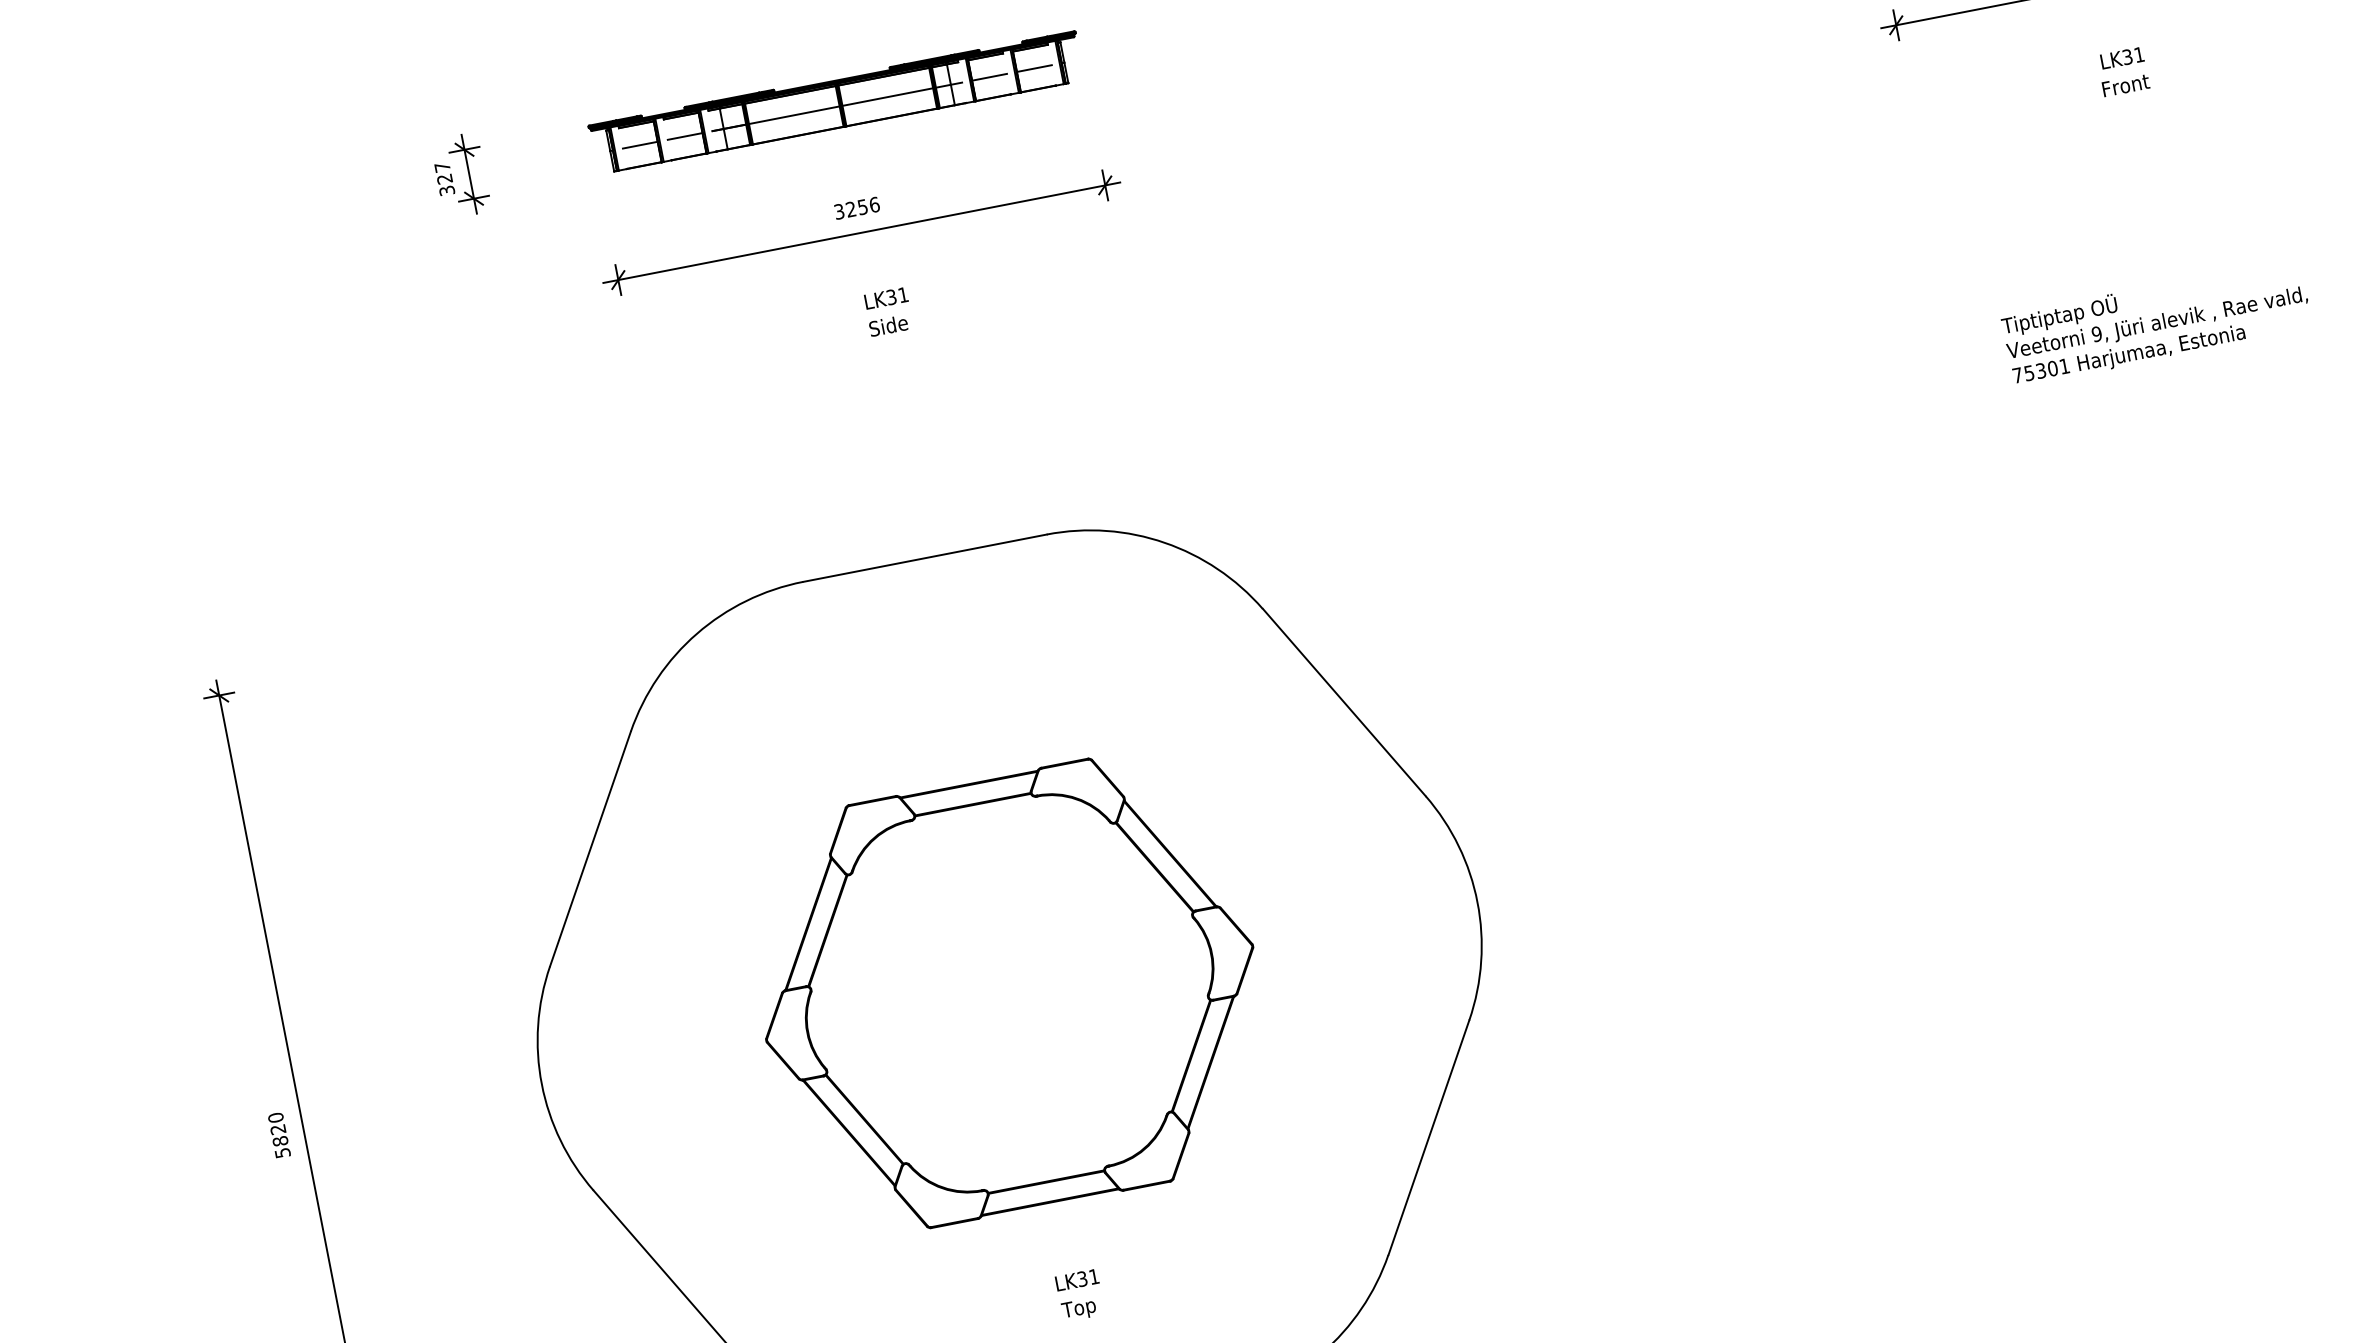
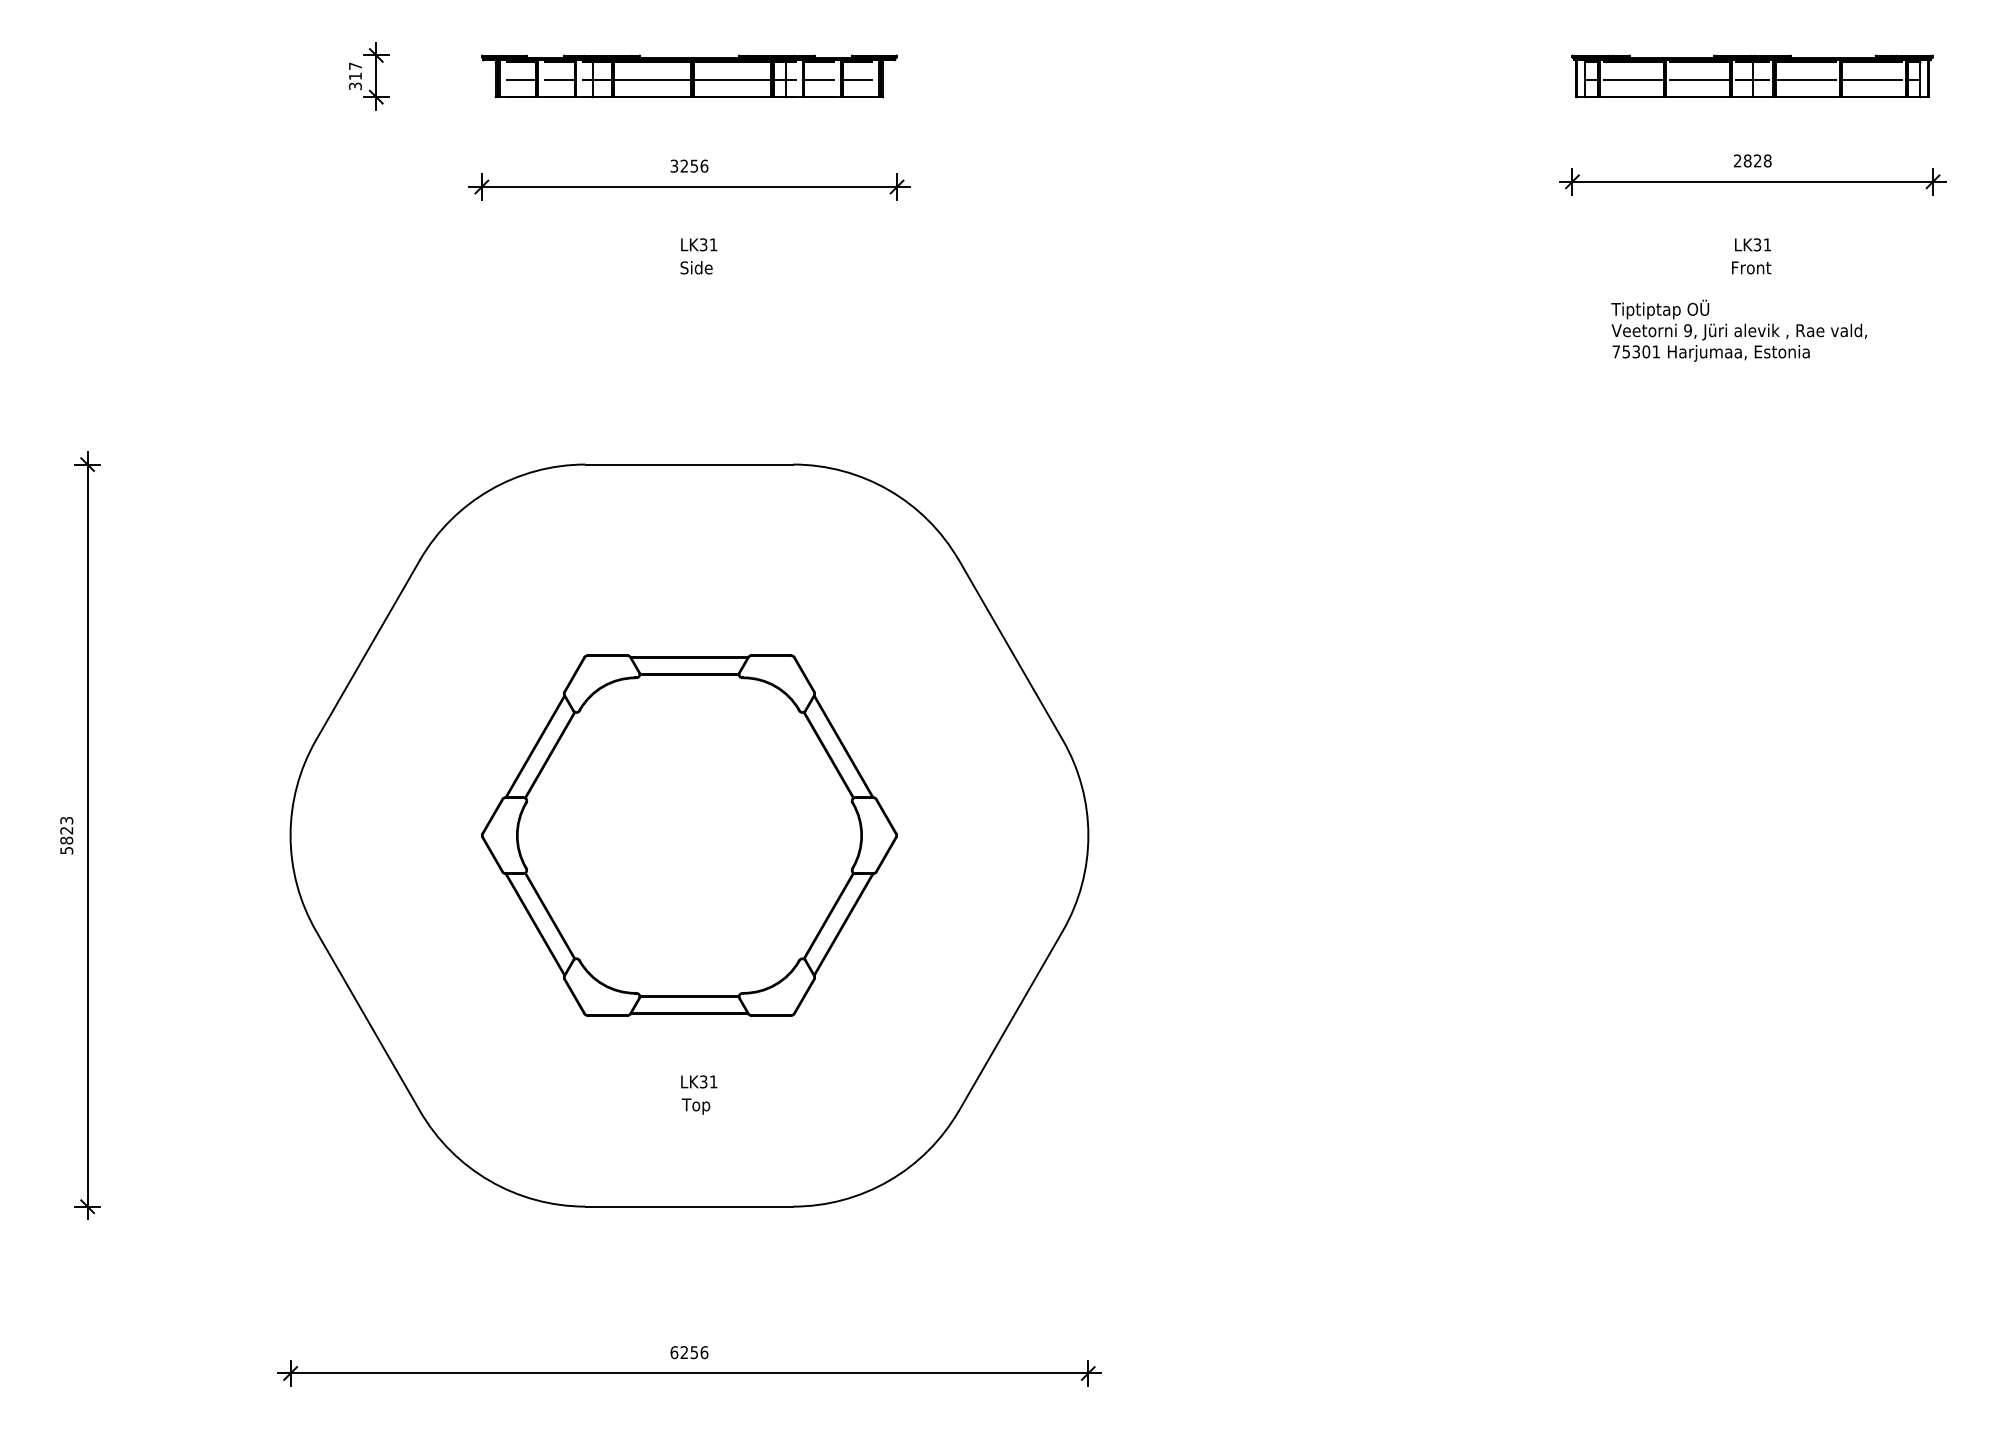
text: (443, 179) -> (354, 76), 327 -> 317
text: (2156, 322) -> (1738, 330), moved
text: (275, 1117) -> (66, 820), 5820 -> 5823

